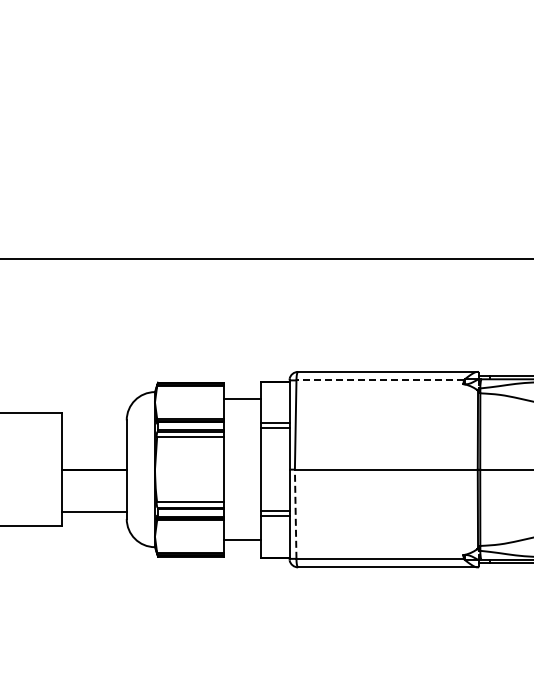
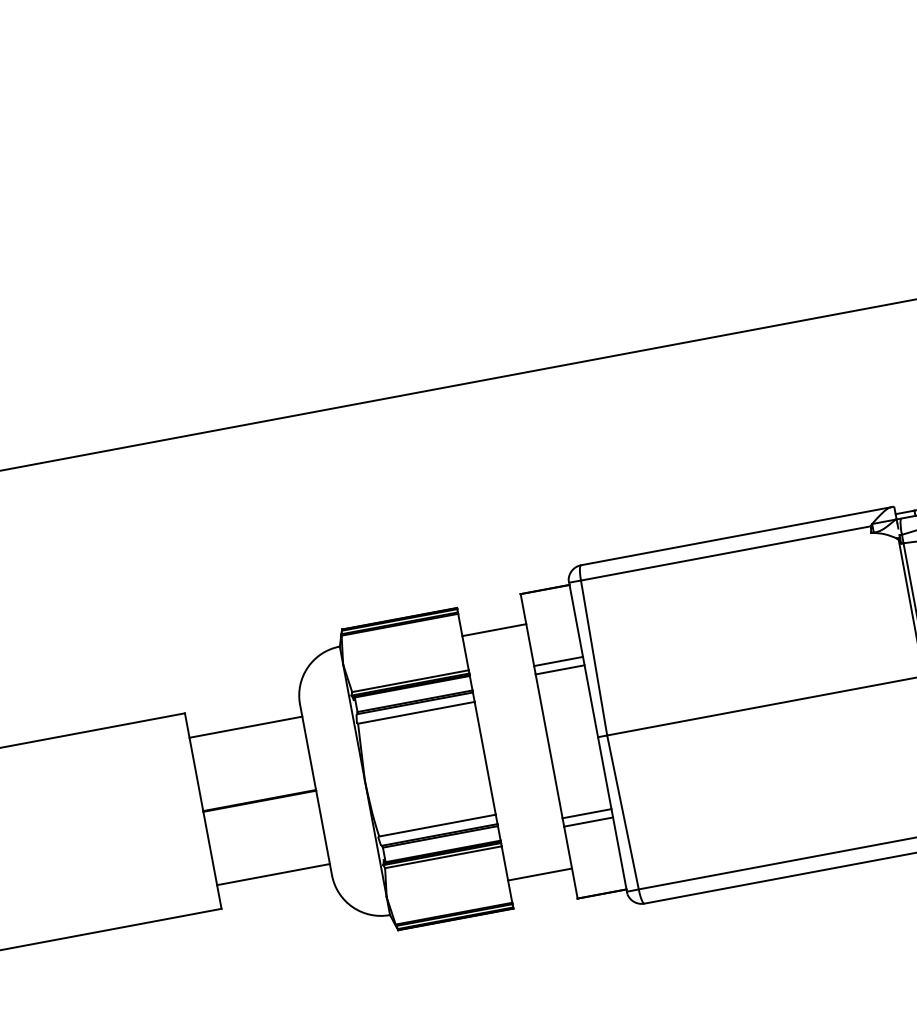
line: (380, 380) -> (726, 553), dashed -> solid
line: (93, 427) -> (244, 727), added
line: (295, 514) -> (622, 812), dashed -> solid

